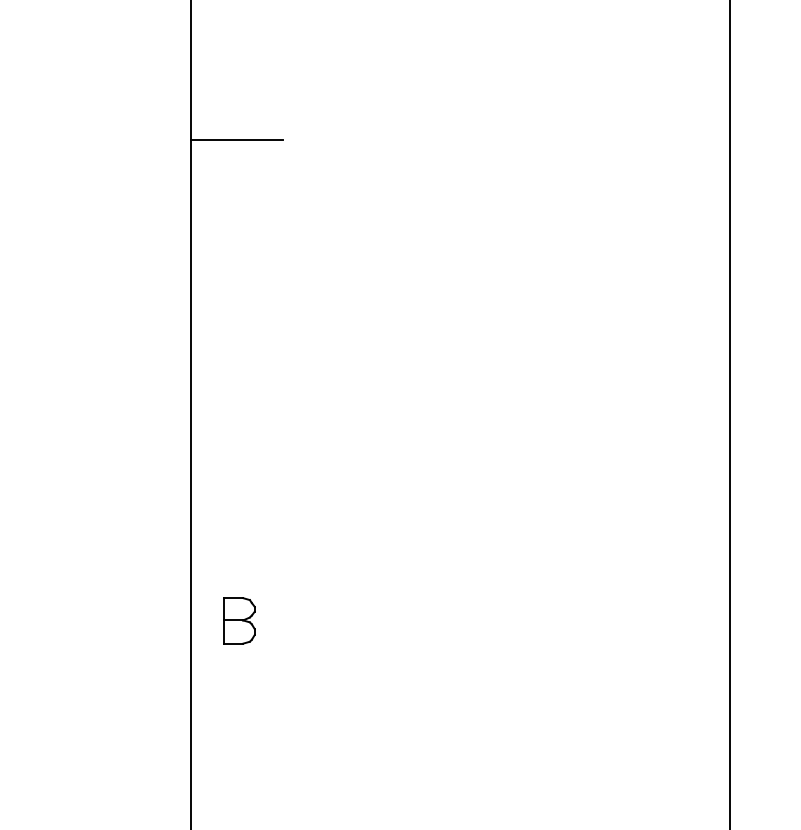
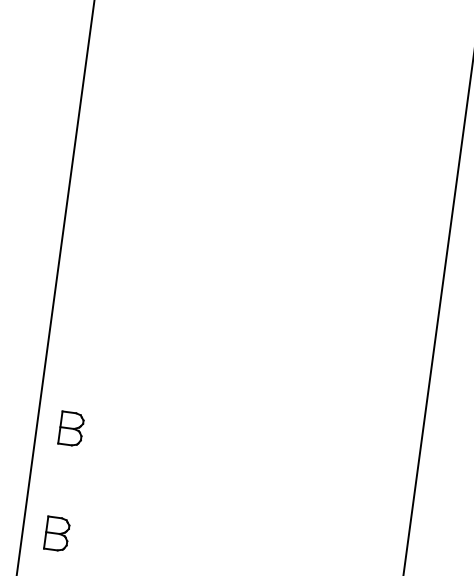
line: (236, 139) -> (115, 89), removed
part: (239, 769) -> (57, 533), added

